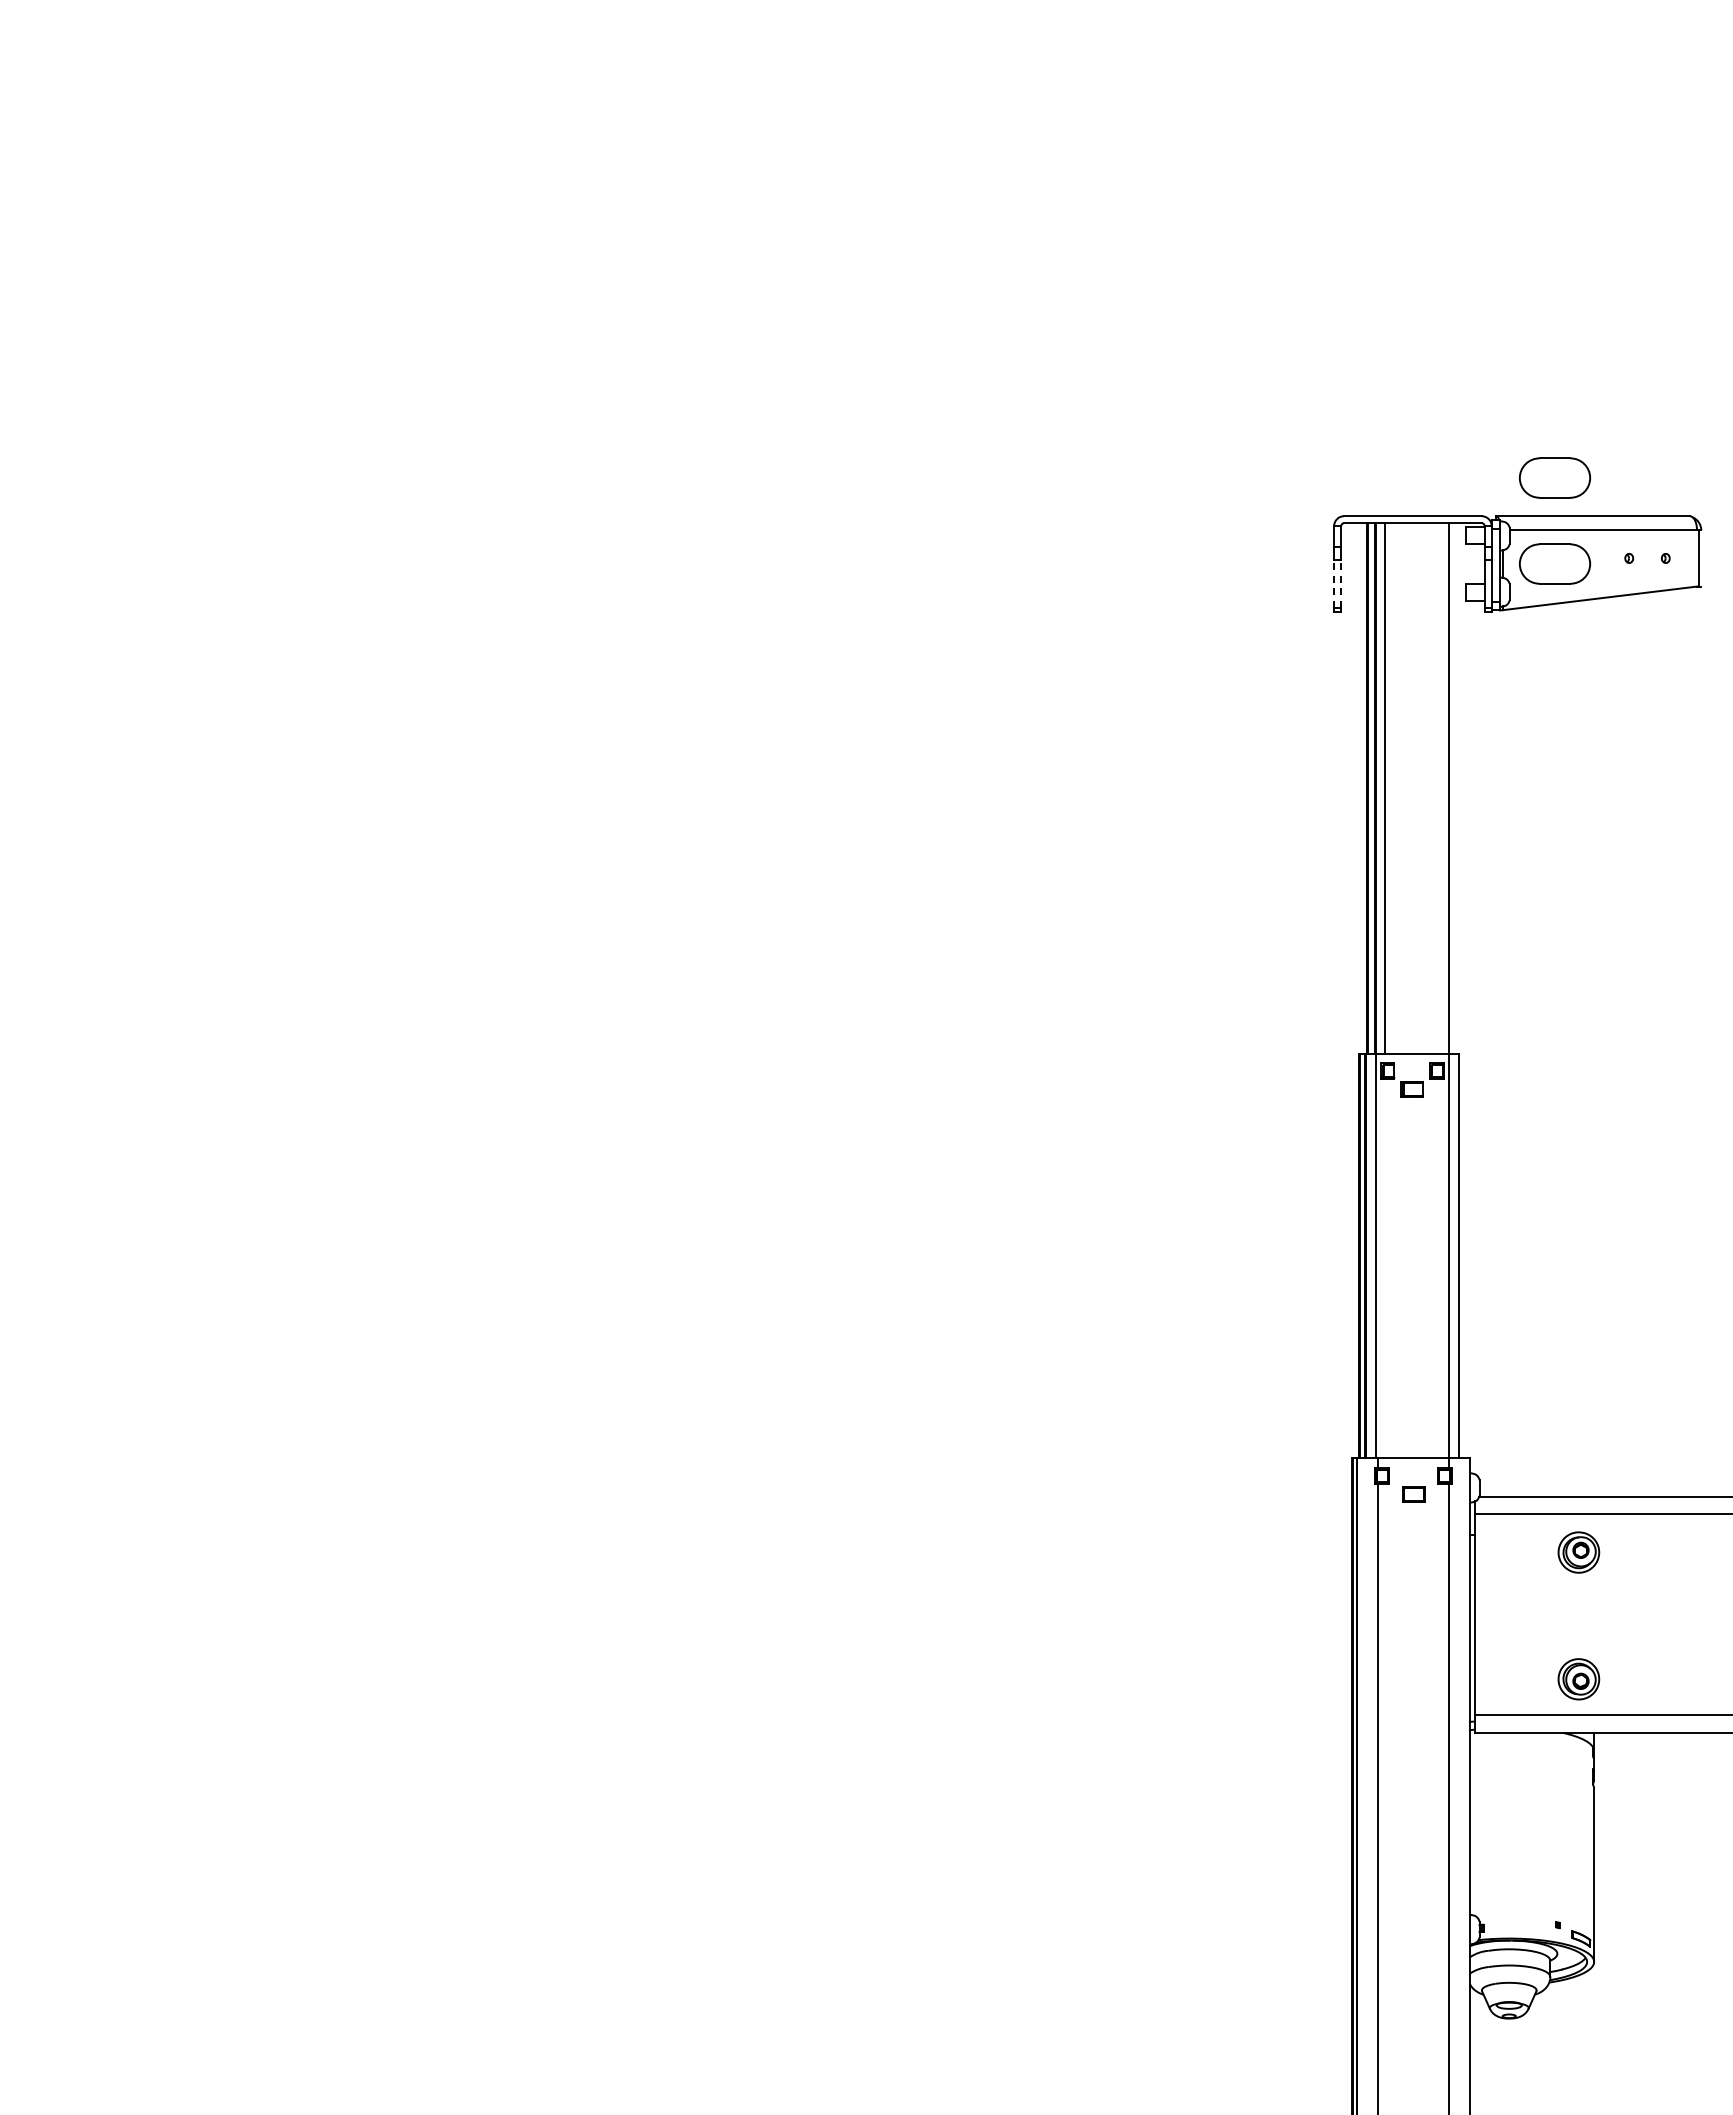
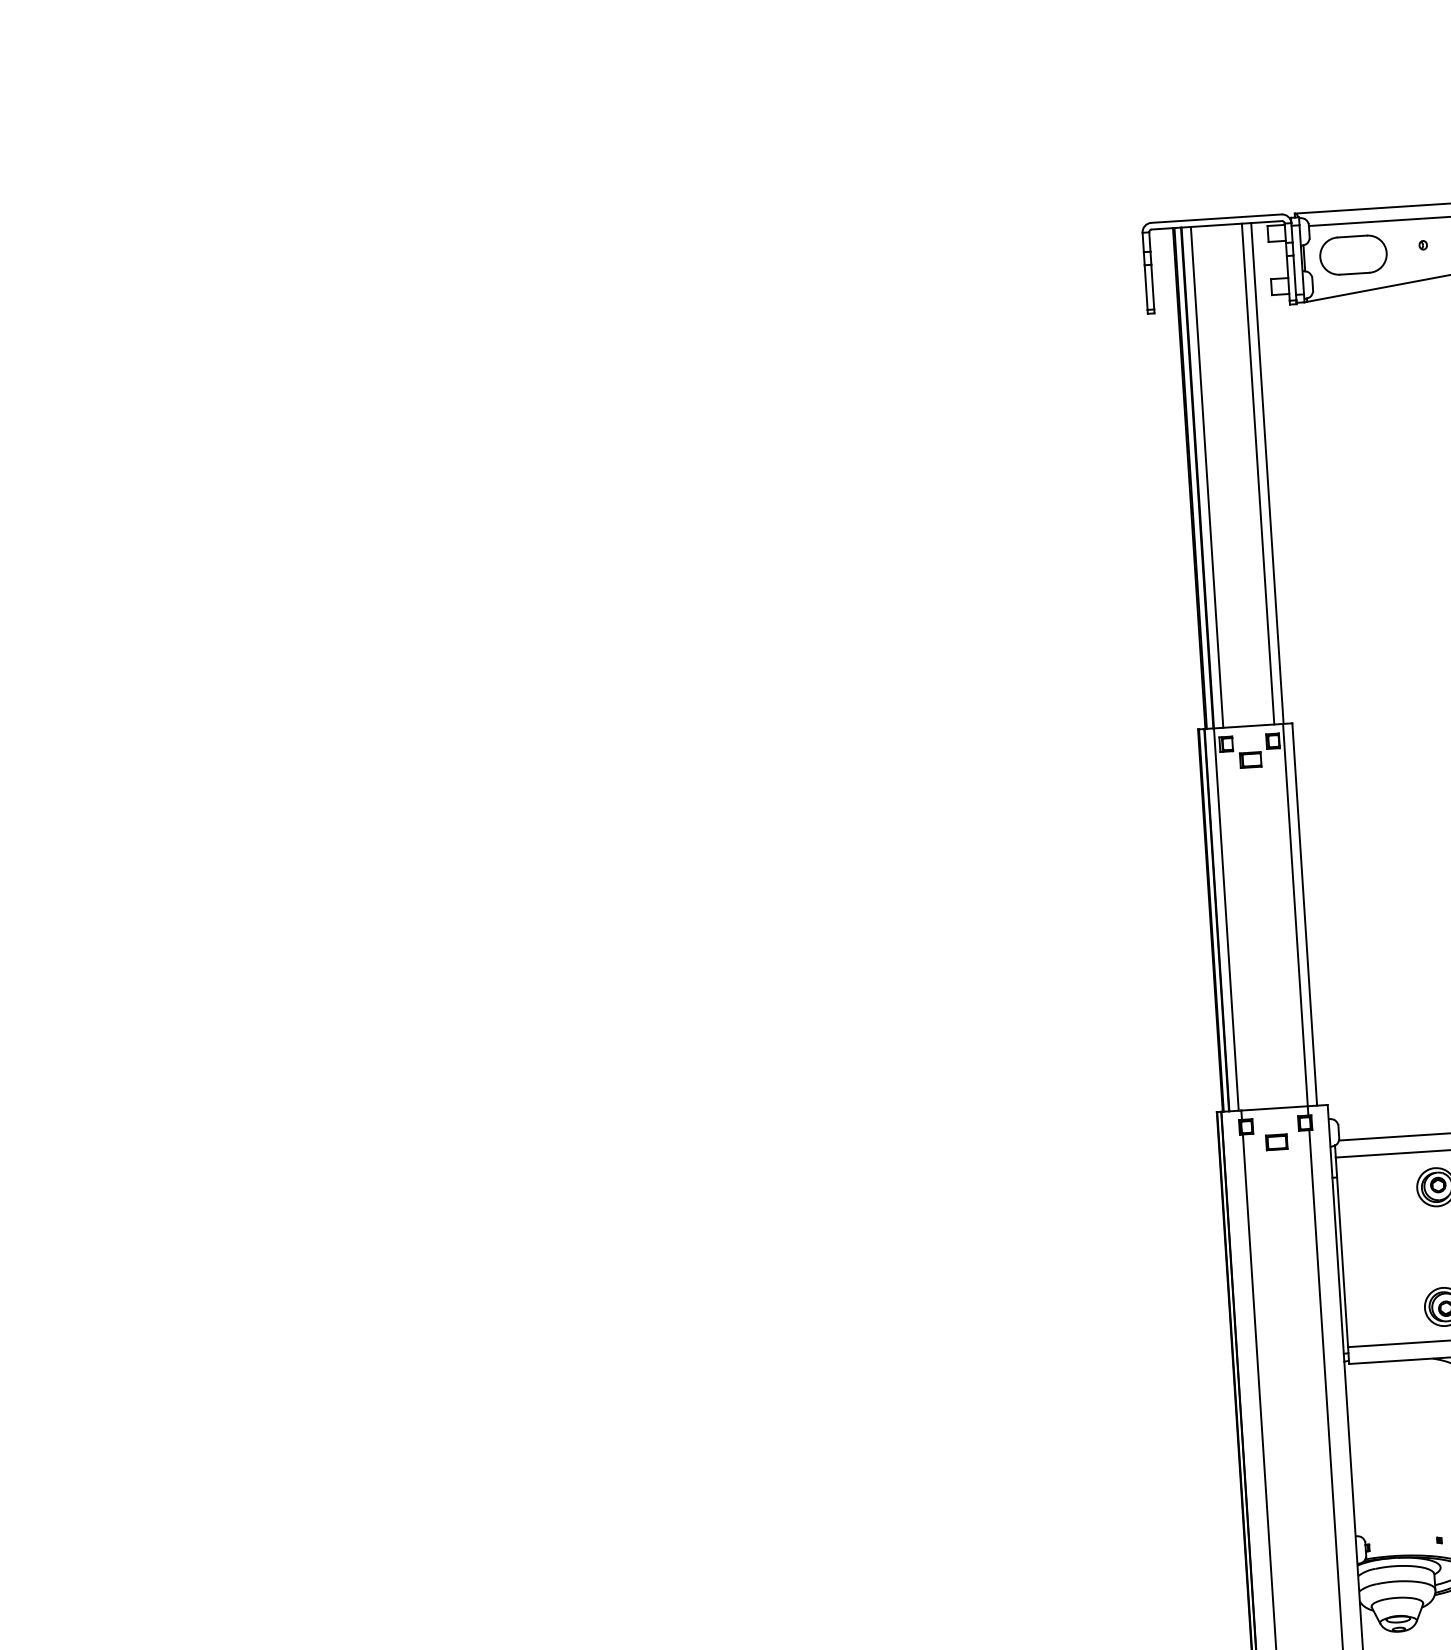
part: (1555, 477) -> (1348, 173), removed
line: (1334, 584) -> (1146, 287), dashed -> solid
line: (1341, 584) -> (1153, 287), dashed -> solid
line: (1439, 788) -> (1258, 474), added

